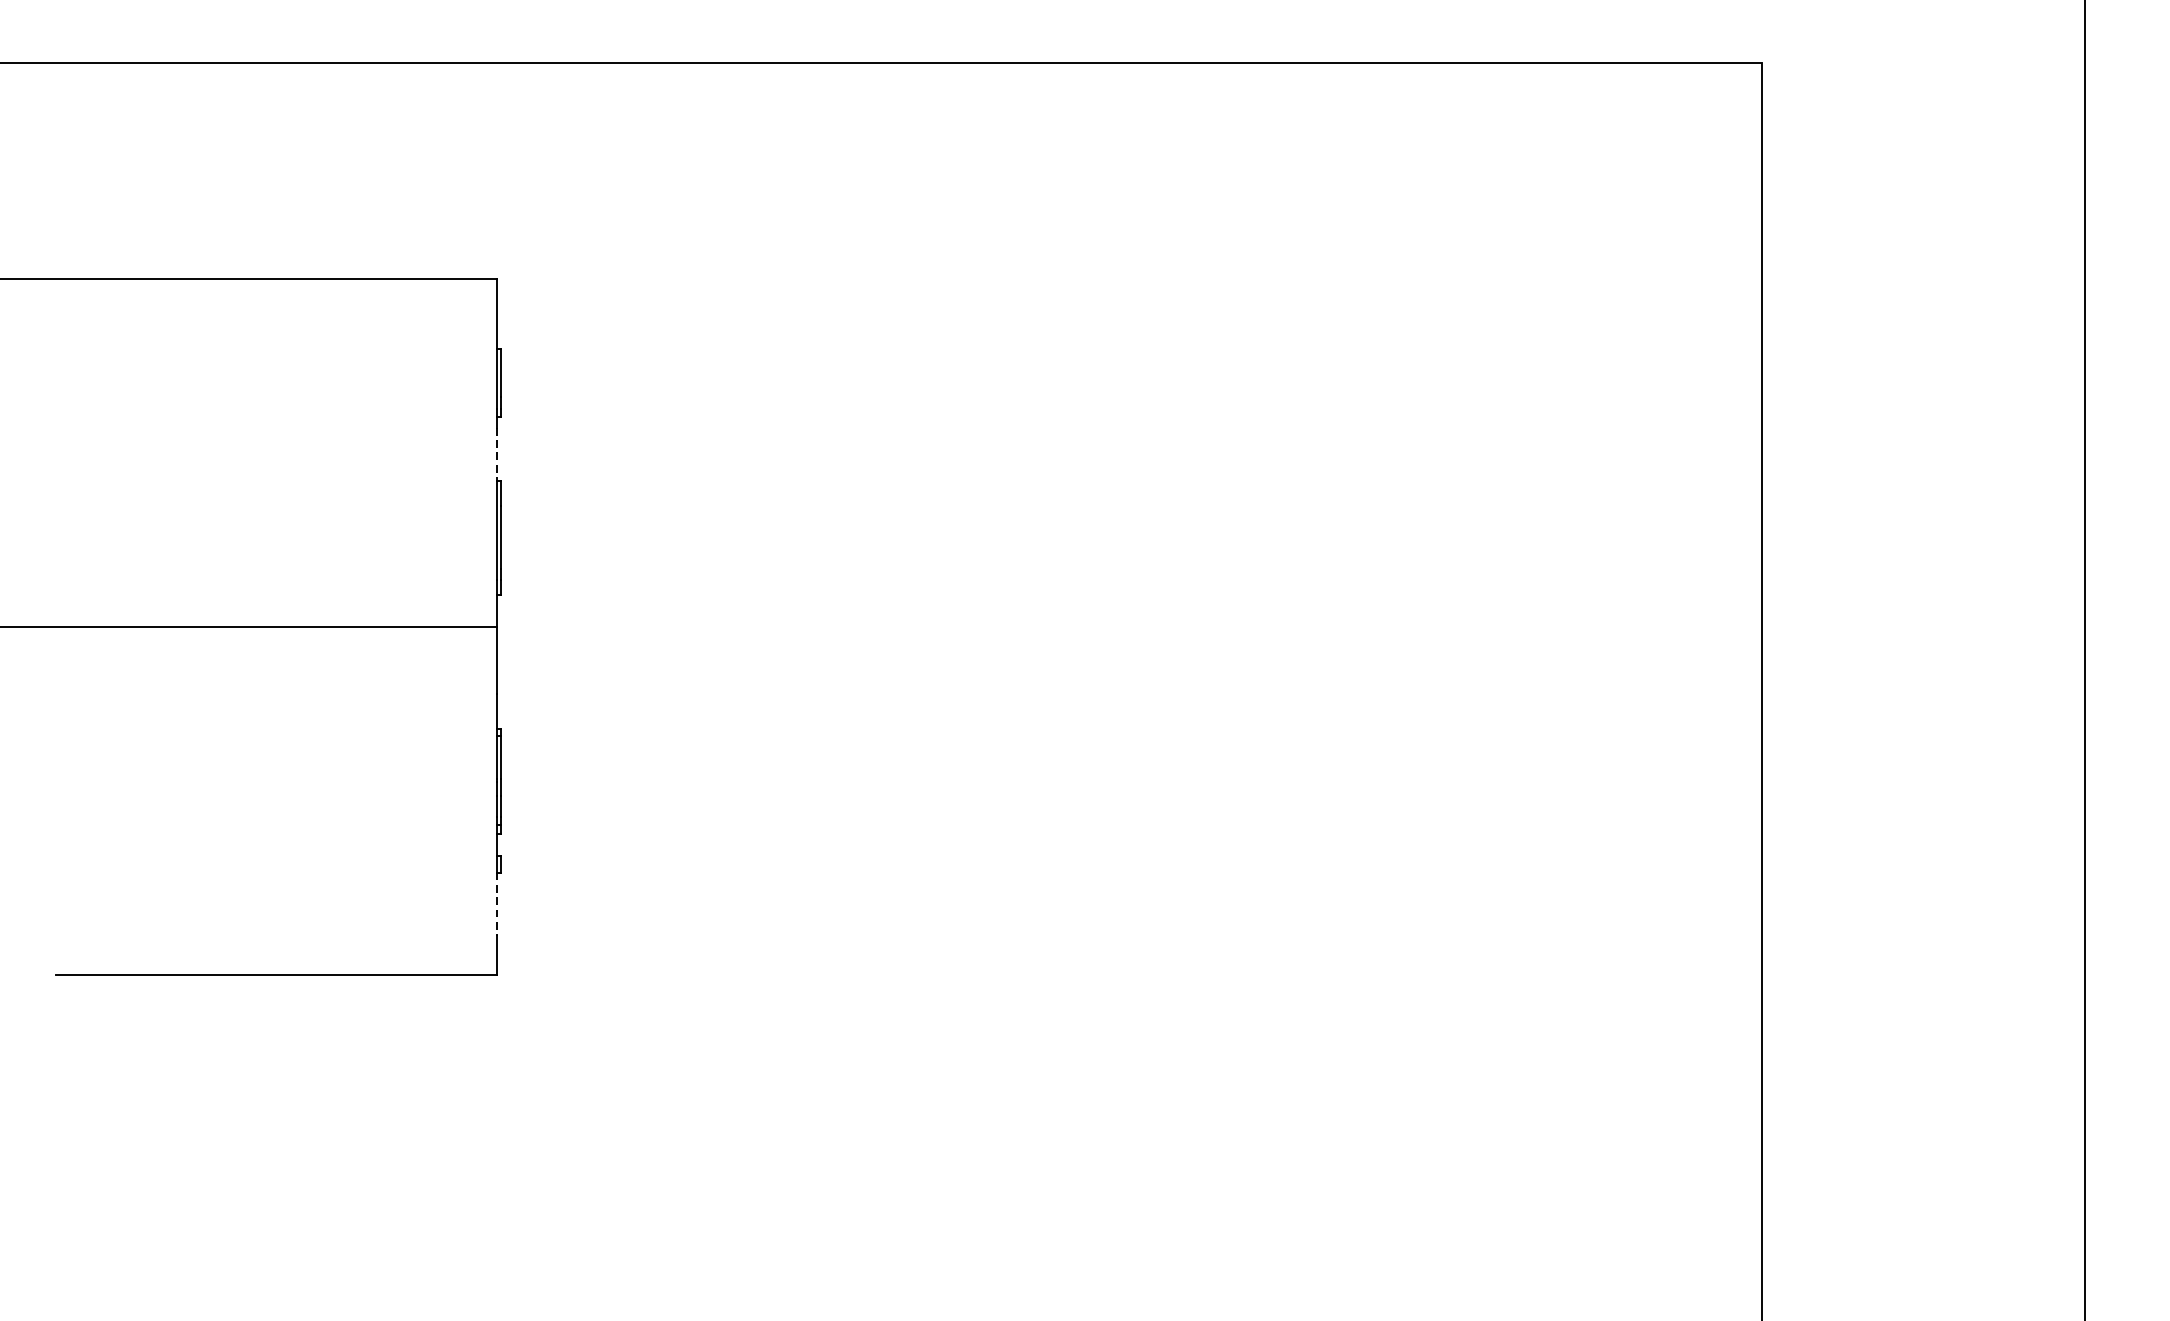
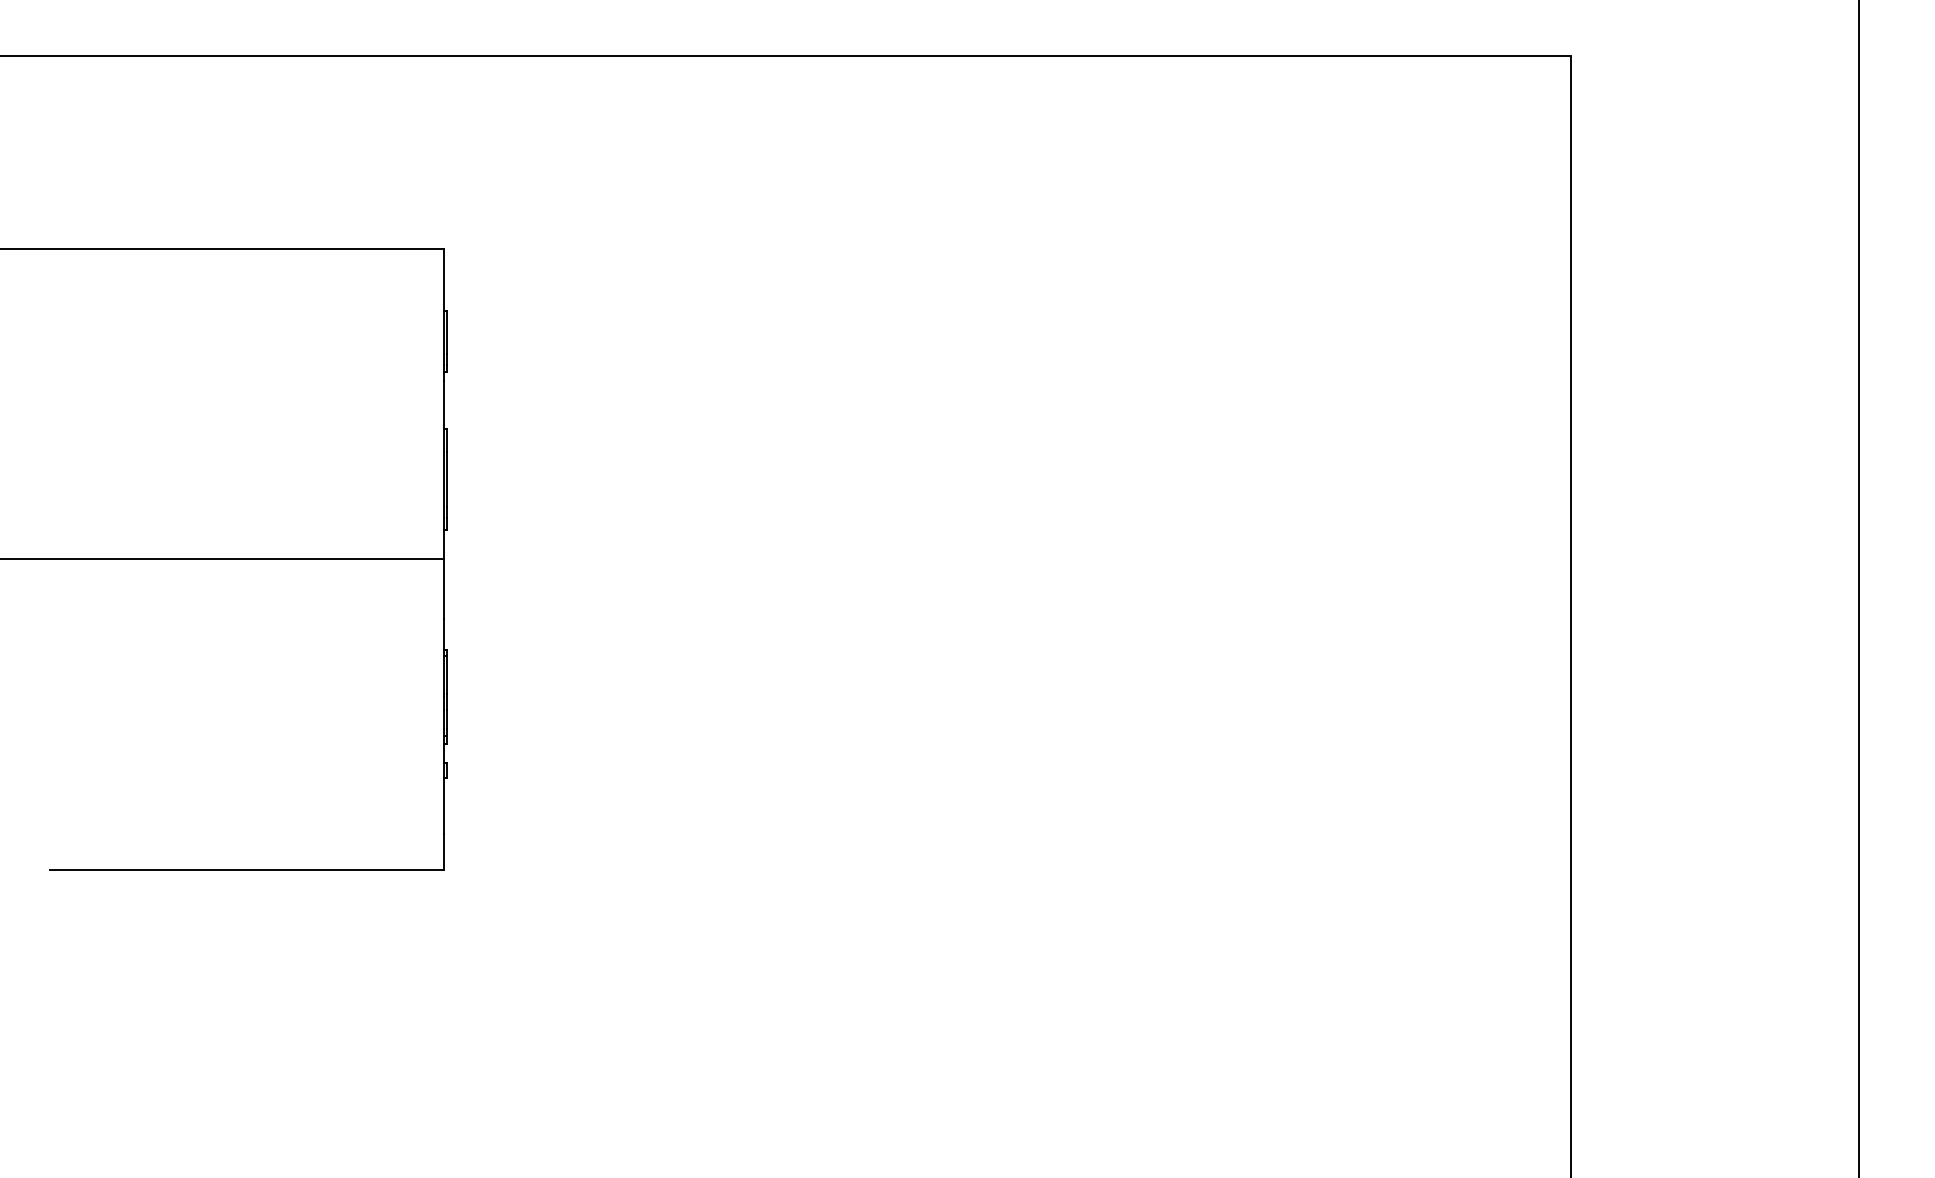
line: (497, 454) -> (443, 405), dashed -> solid
line: (497, 904) -> (443, 806), dashed -> solid

